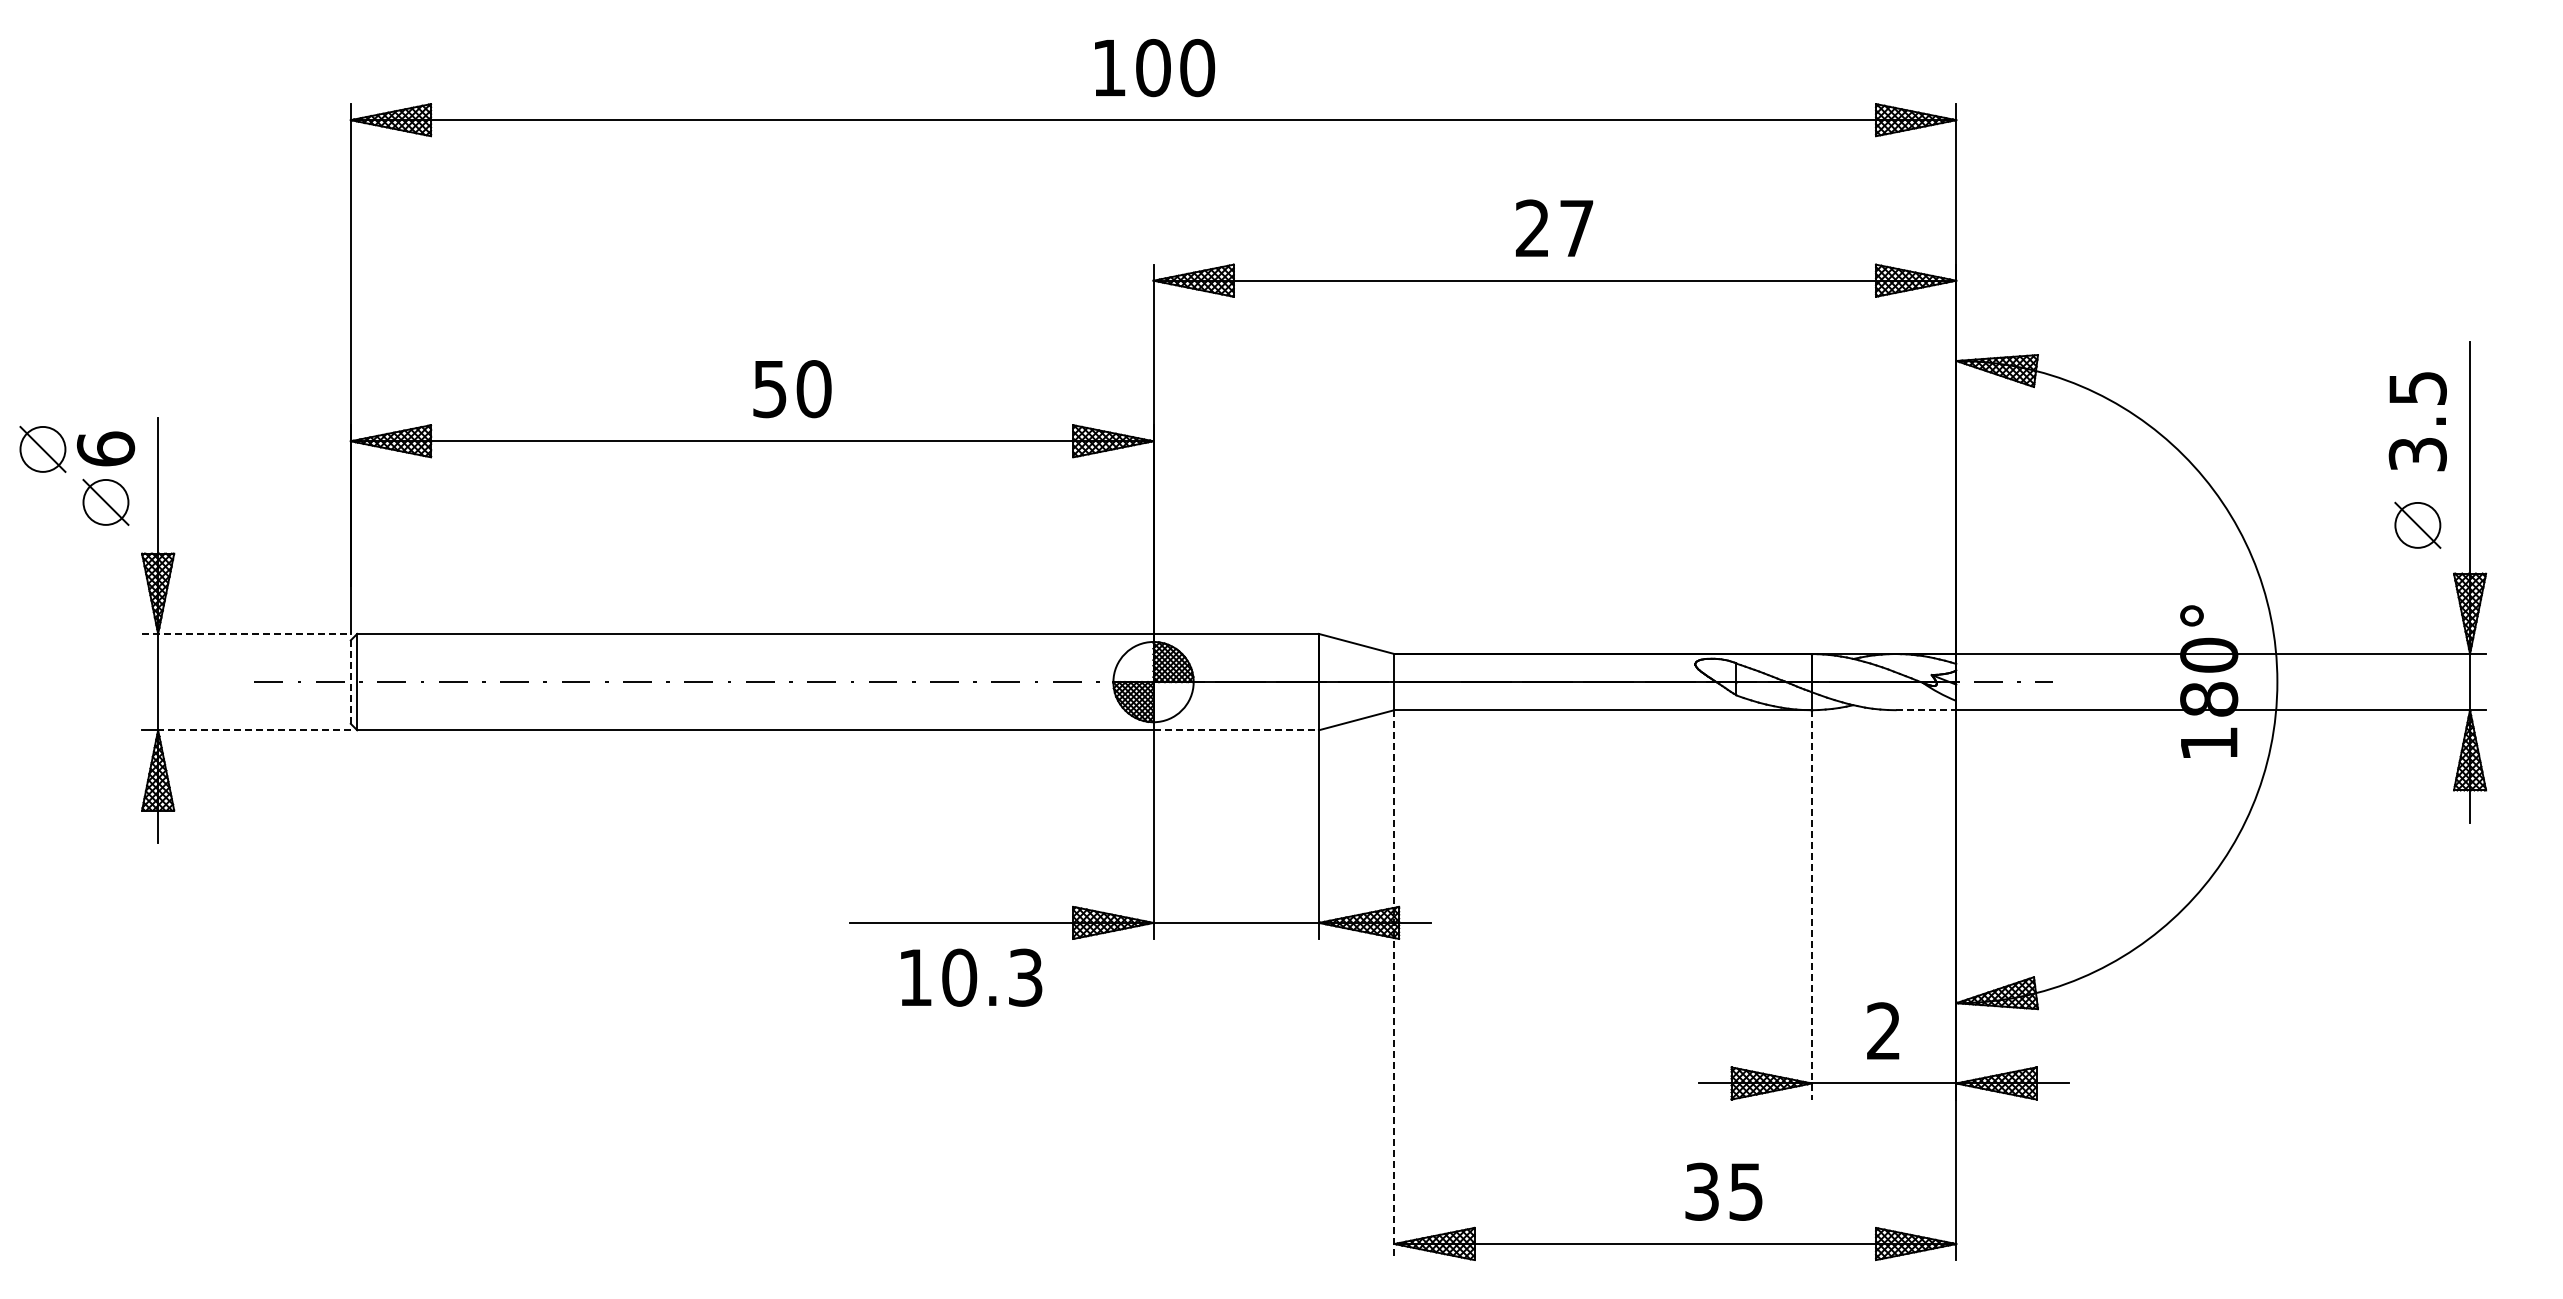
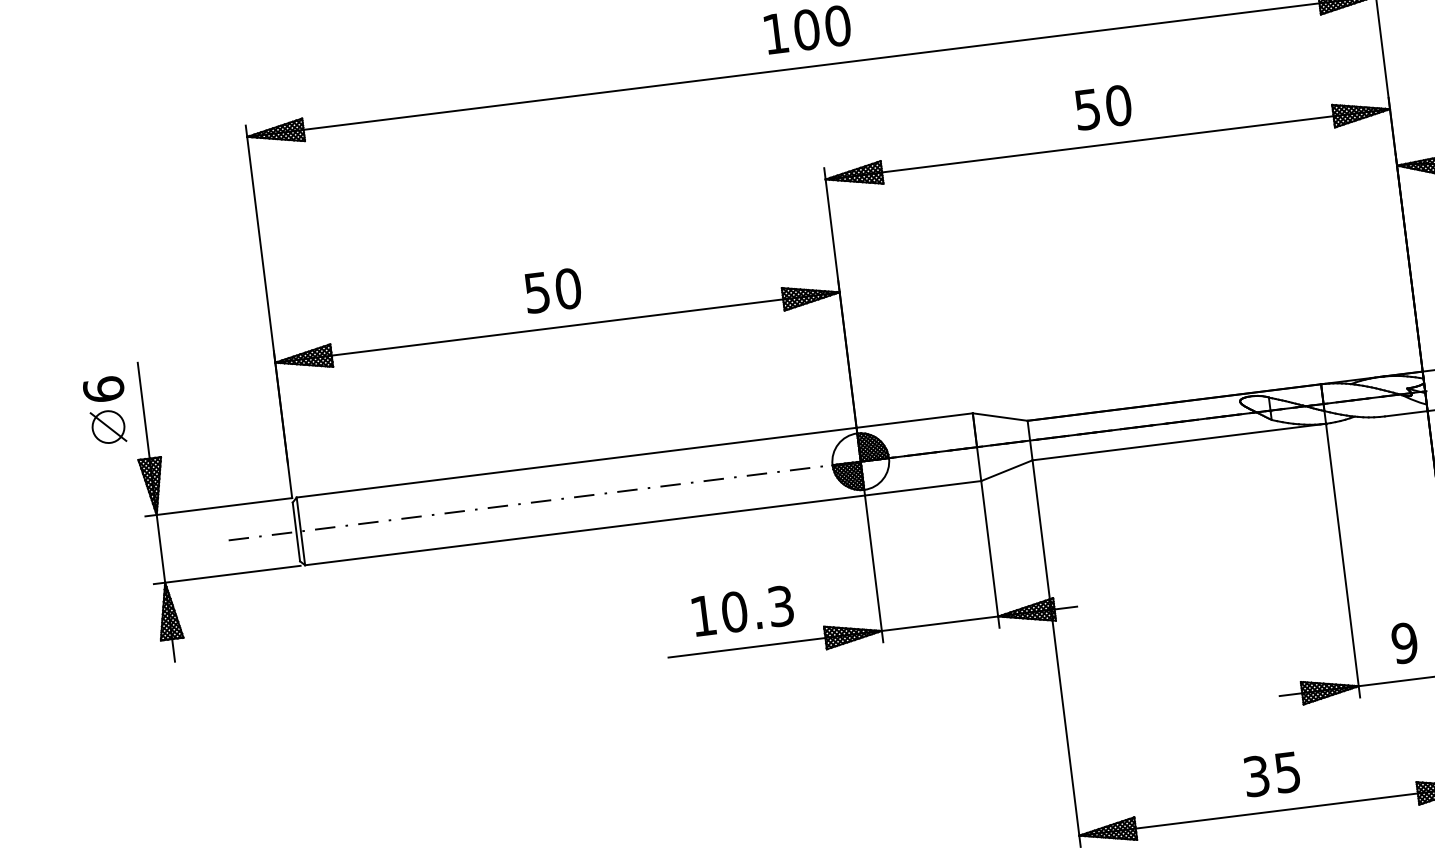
text: (1555, 228) -> (1103, 107), 27 -> 50
text: (792, 389) -> (553, 291), moved
part: (42, 448) -> (59, 394), removed
line: (246, 633) -> (218, 506), dashed -> solid
line: (350, 682) -> (296, 532), dashed -> solid
line: (1926, 710) -> (1406, 413), dashed -> solid
line: (253, 730) -> (232, 574), dashed -> solid
line: (1236, 730) -> (923, 488), dashed -> solid
line: (1811, 904) -> (1342, 560), dashed -> solid
text: (971, 977) -> (742, 610), moved
line: (1394, 985) -> (1056, 653), dashed -> solid
text: (1883, 1031) -> (1404, 643), 2 -> 9
text: (1723, 1191) -> (1271, 774), moved

